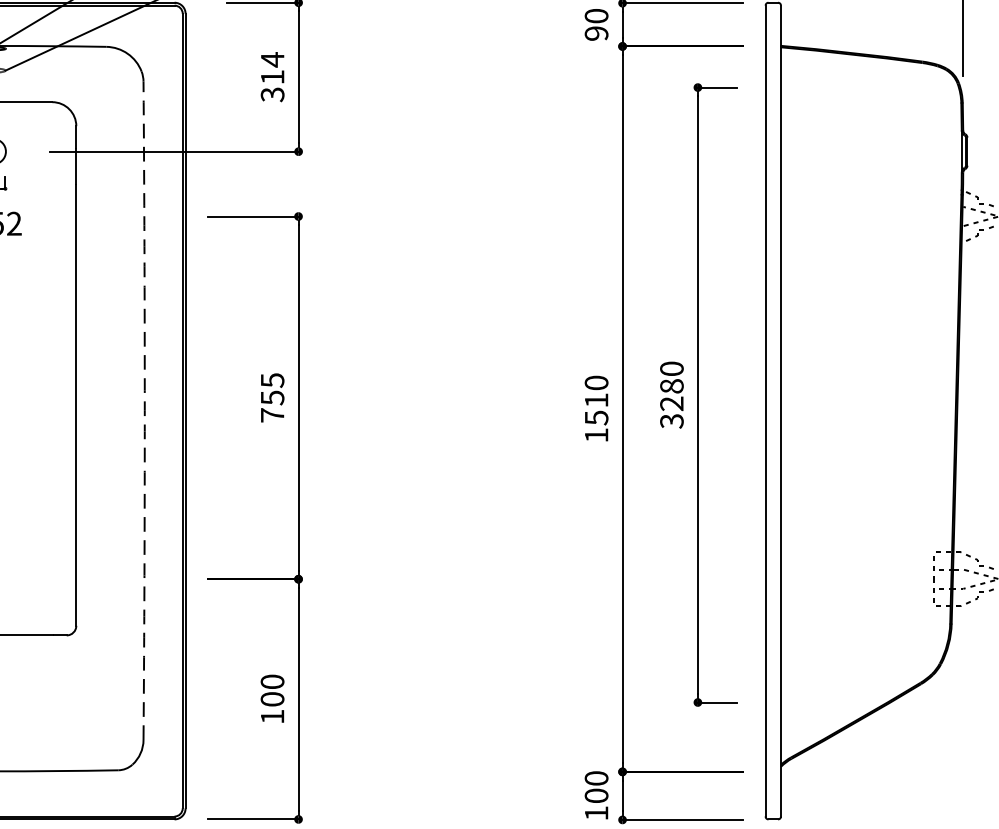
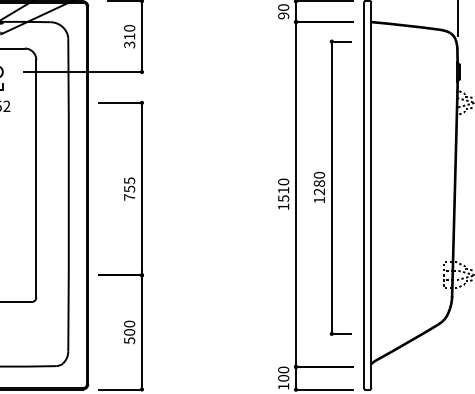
text: (272, 60) -> (129, 28), 314 -> 310
arc: (144, 411) -> (68, 195), dashed -> solid
text: (671, 421) -> (319, 200), 3280 -> 1280
text: (272, 716) -> (129, 340), 100 -> 500

